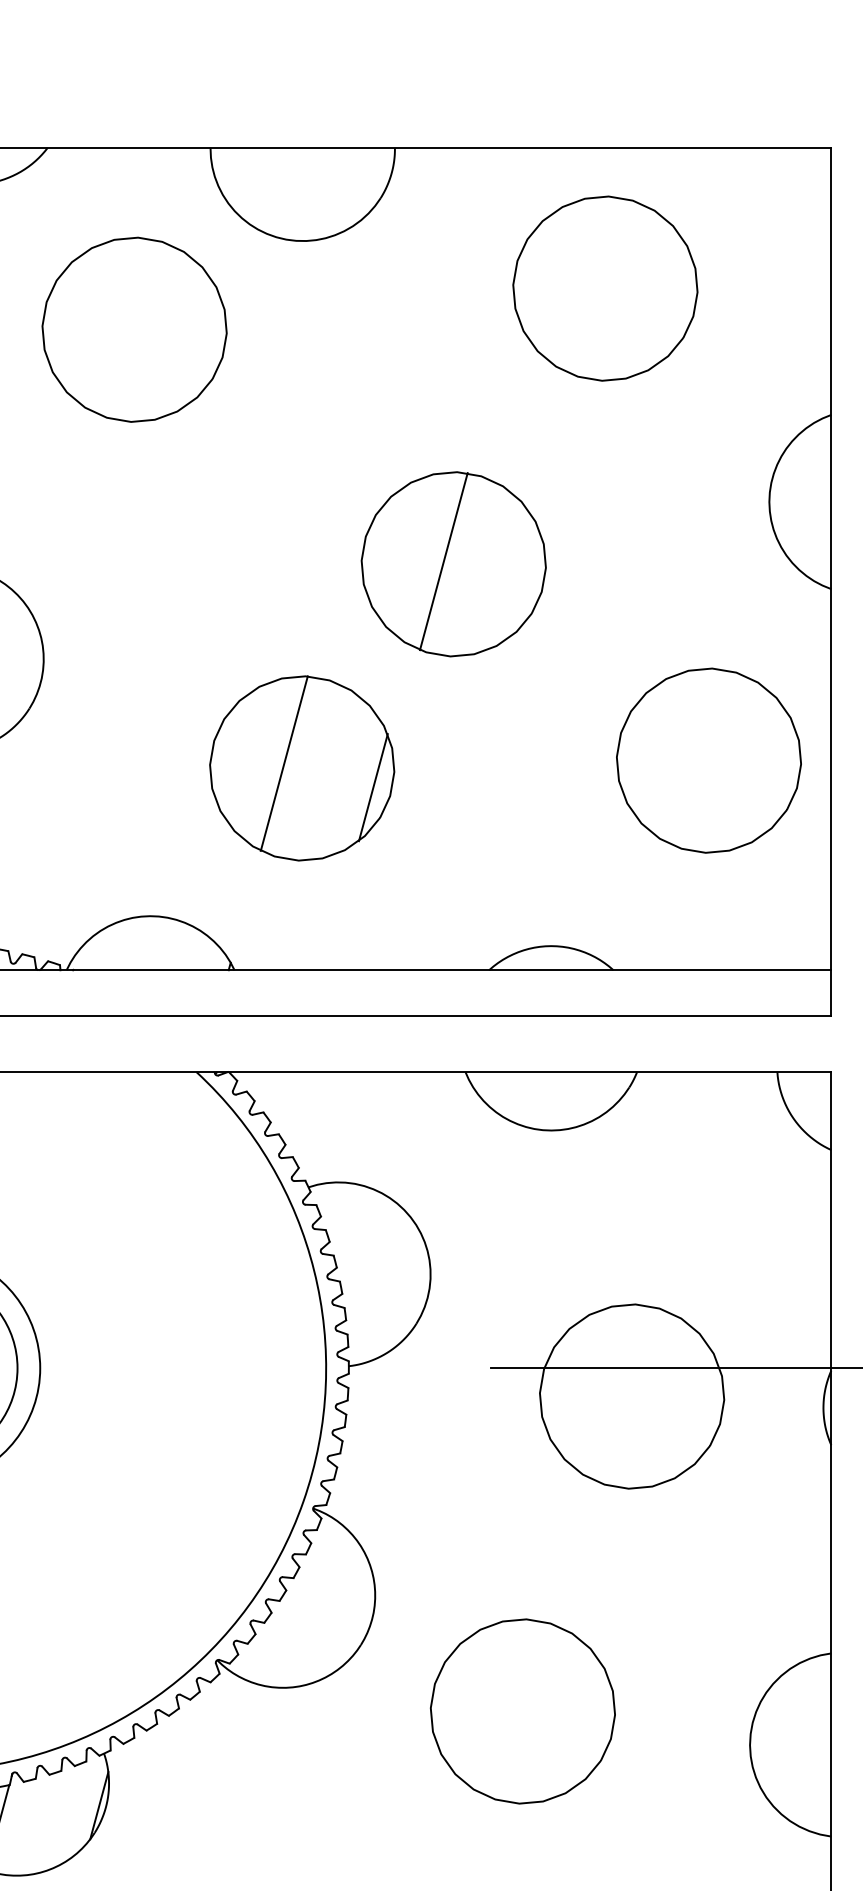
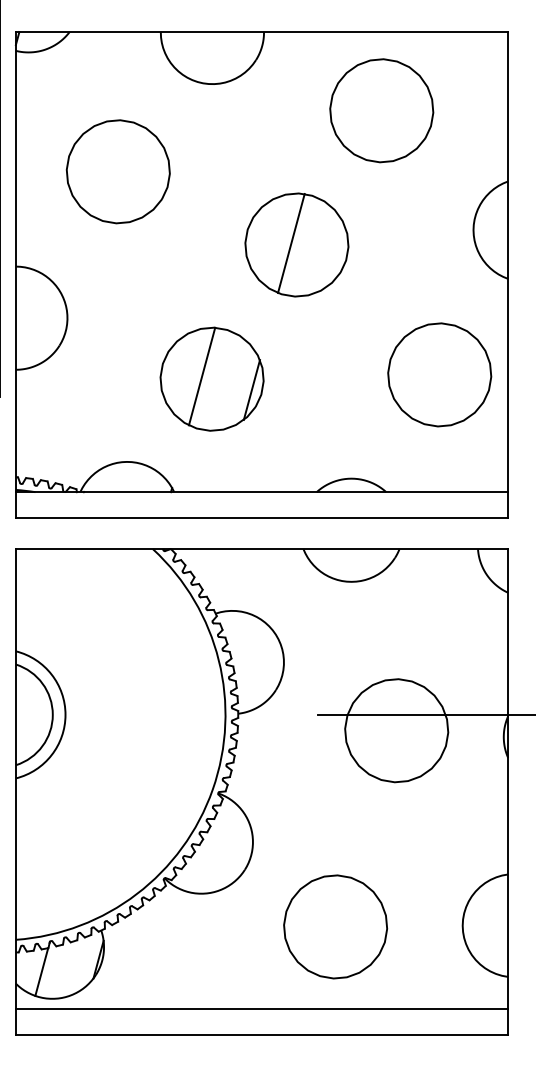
part: (133, 329) -> (117, 171), moved
part: (453, 563) -> (296, 244), moved
part: (522, 1710) -> (335, 926), moved

